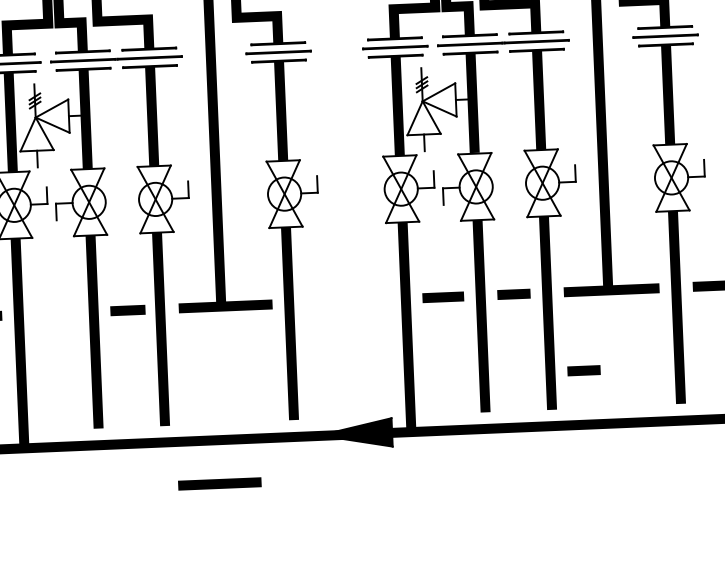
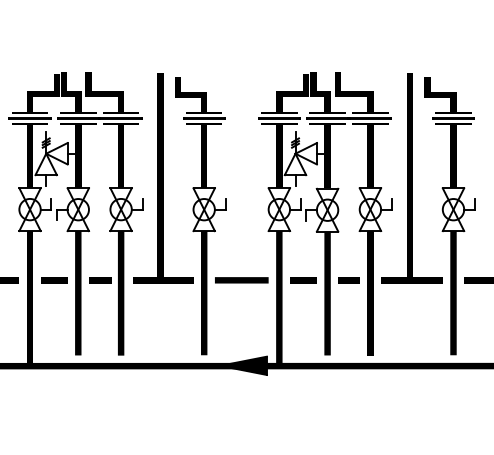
line: (56, 313) -> (54, 280), added
line: (583, 371) -> (391, 331), removed
line: (219, 484) -> (241, 280), moved

